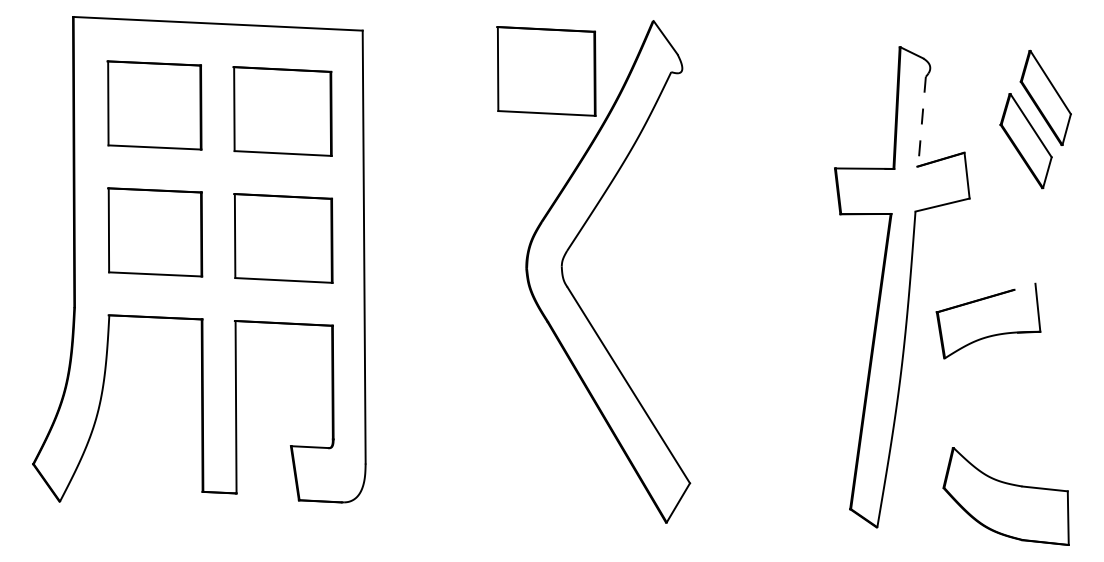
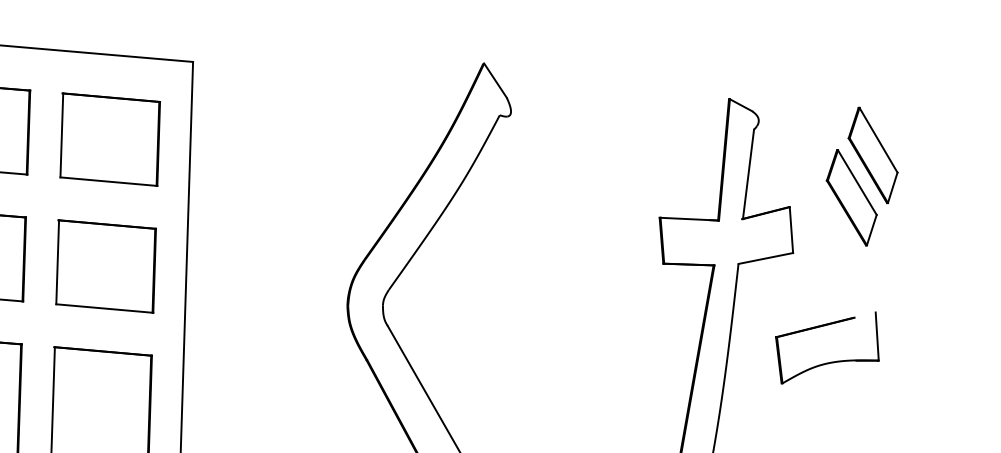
part: (546, 71) -> (375, 109), removed
line: (922, 122) -> (748, 175), dashed -> solid
part: (992, 334) -> (830, 361), moved

